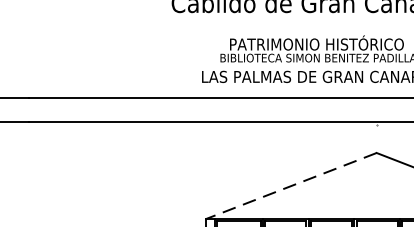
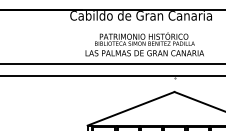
line: (292, 185) -> (131, 108), dashed -> solid

